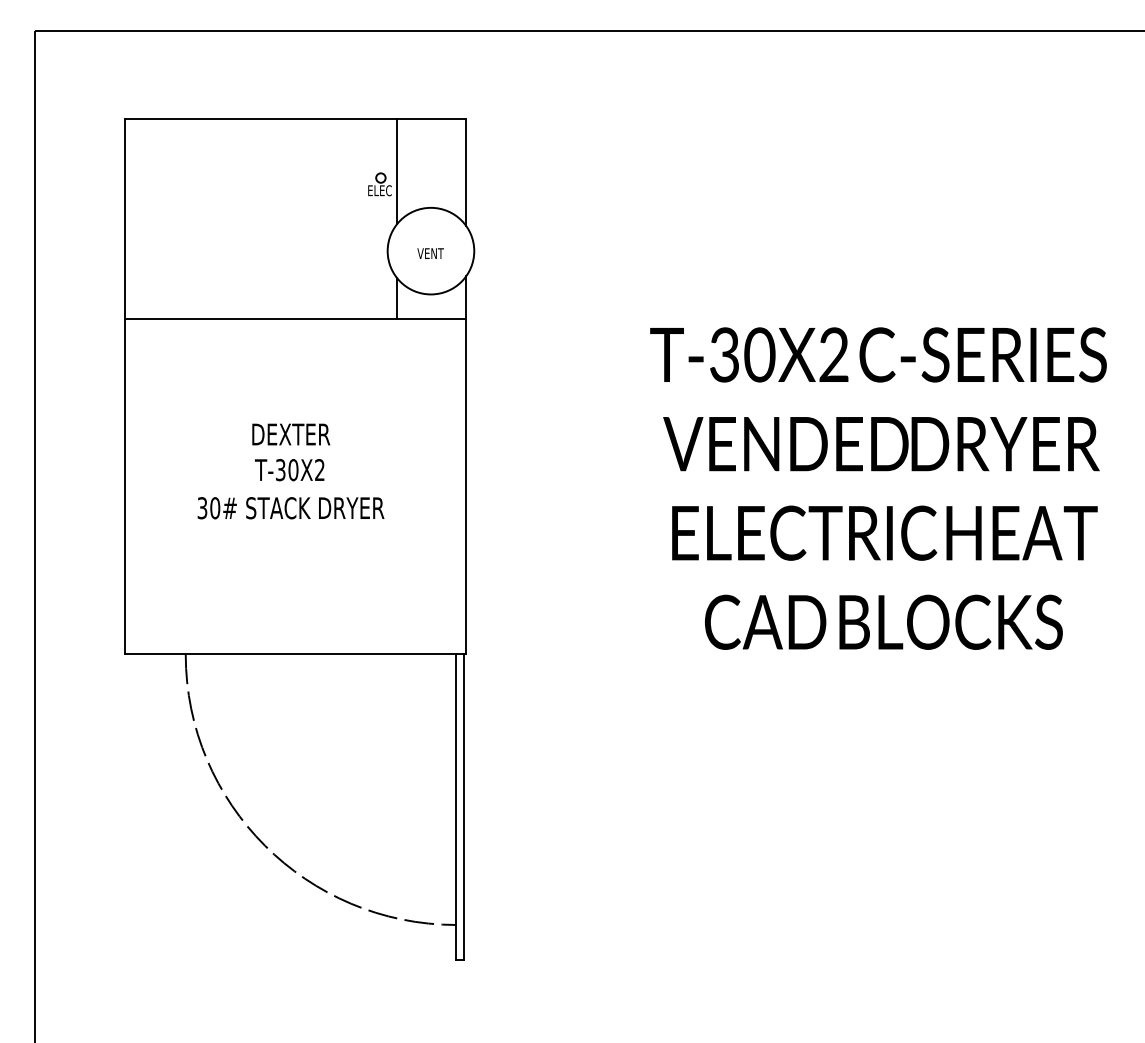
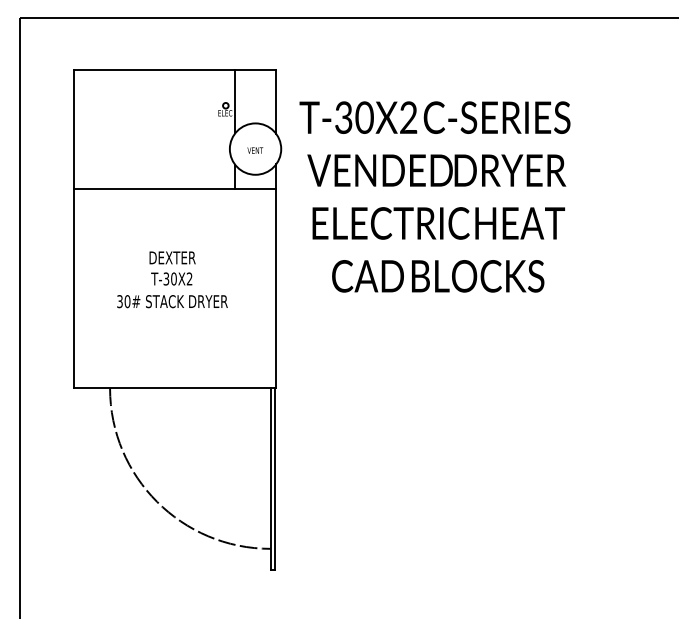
text: (877, 487) -> (434, 196), moved

